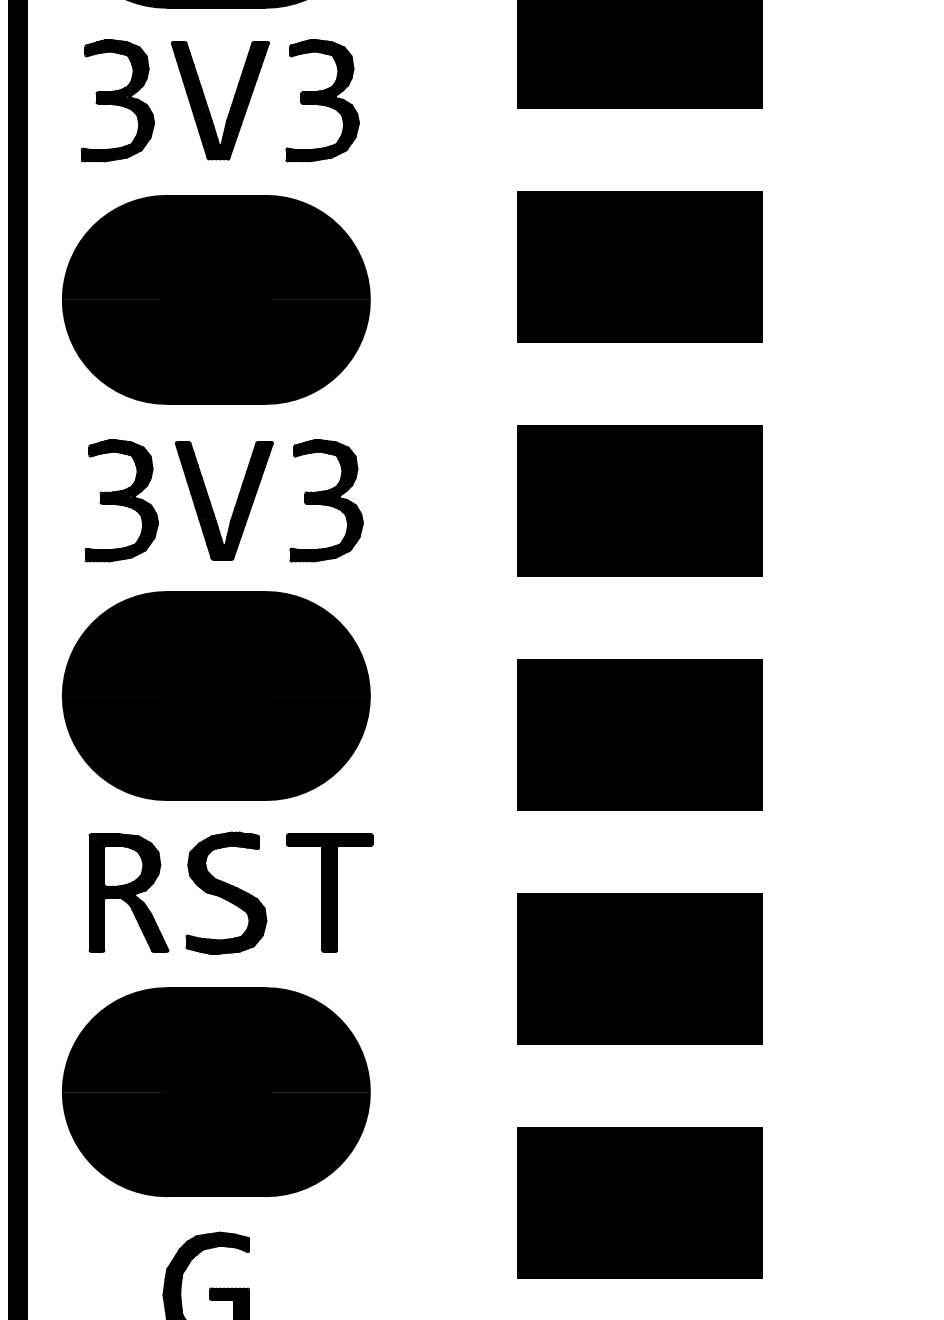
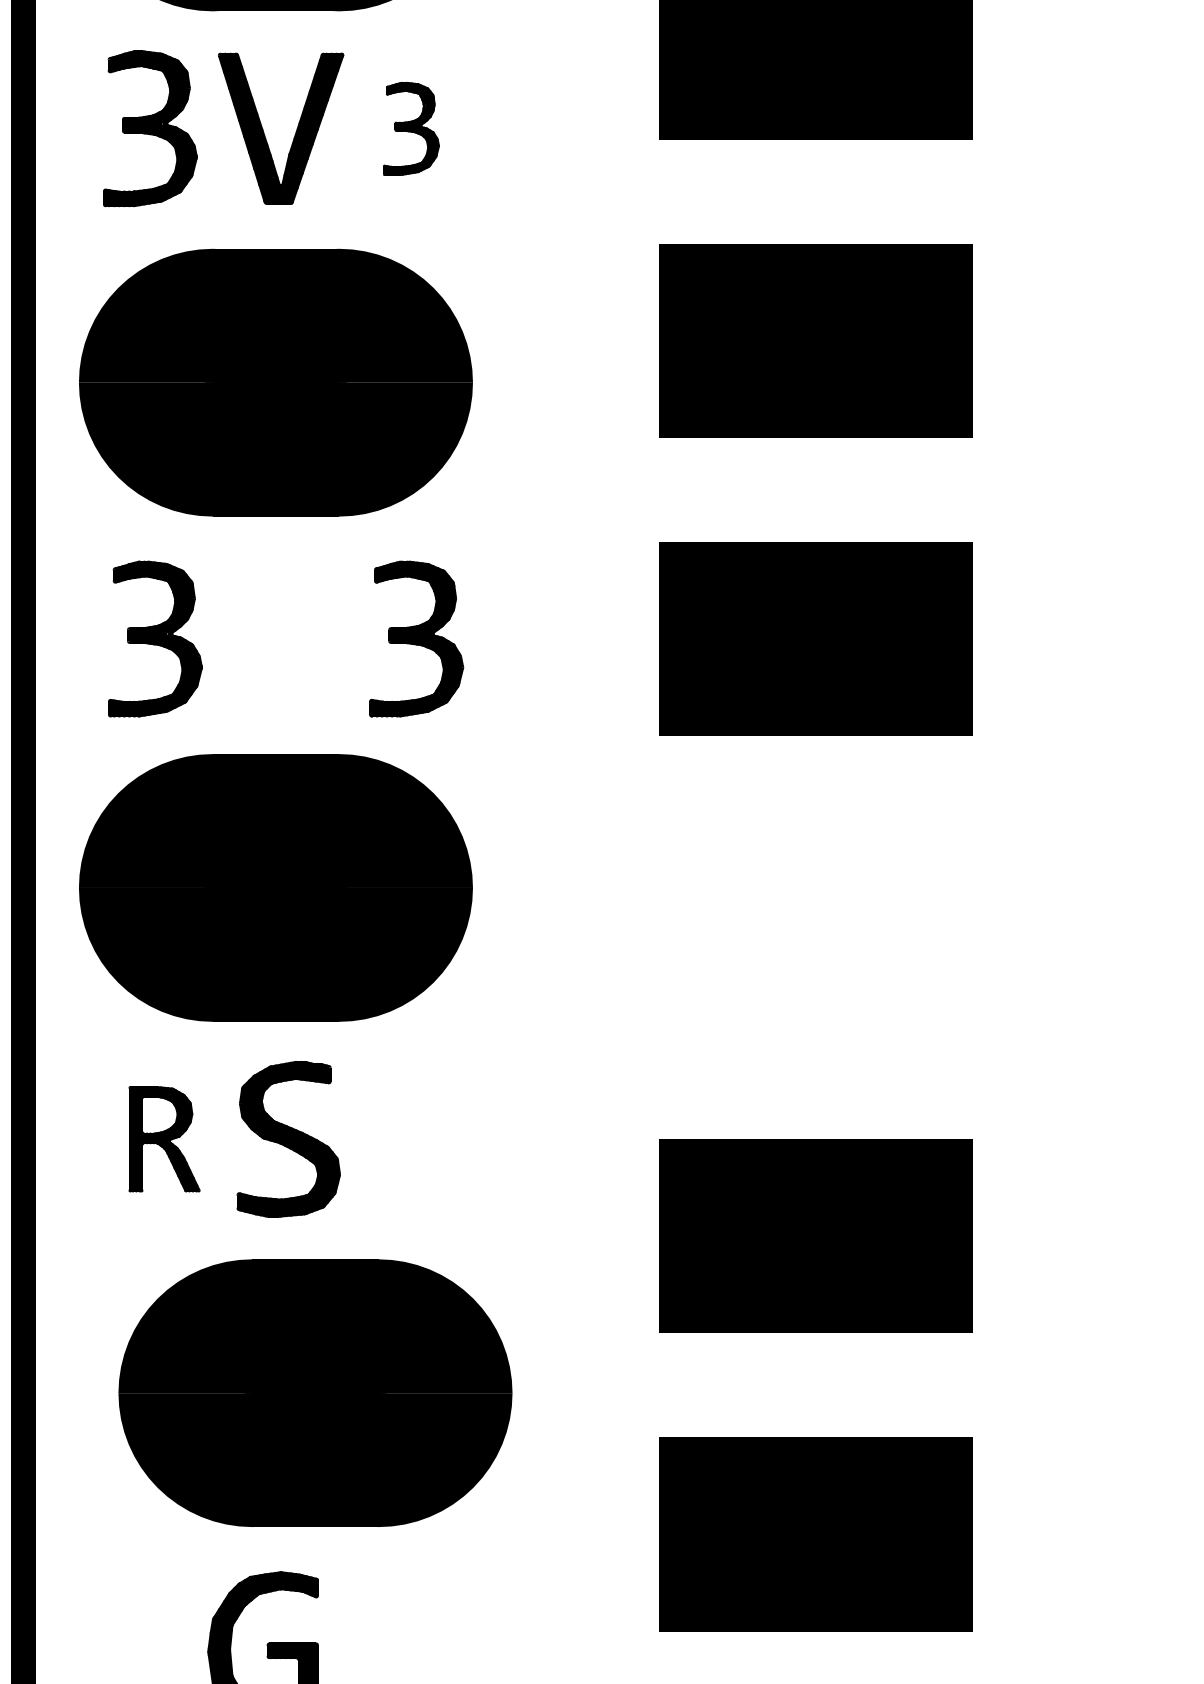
part: (322, 100) -> (411, 128), size x0.6
part: (235, 503) -> (300, 642), removed
part: (639, 734) -> (815, 937), removed
part: (128, 892) -> (163, 1138), size x0.7
part: (329, 892) -> (420, 1138), removed
part: (216, 1092) -> (315, 1393), moved

